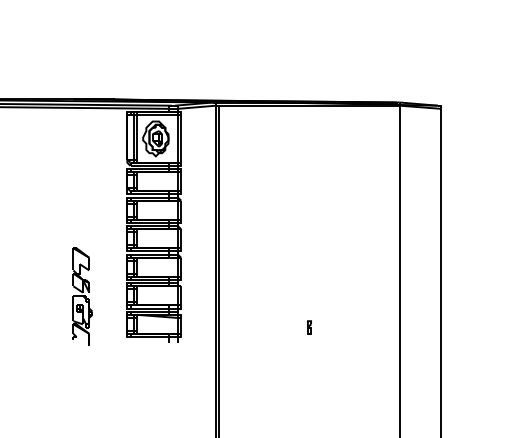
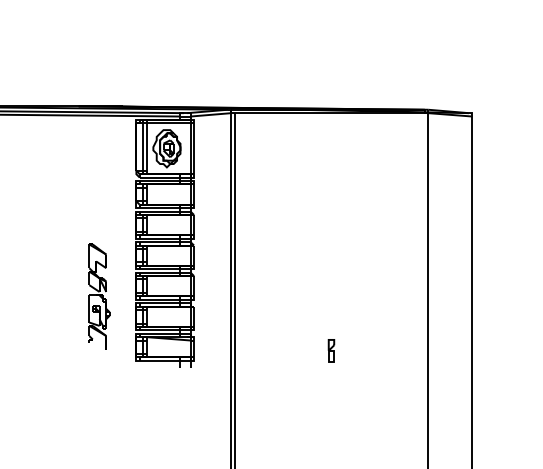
part: (82, 296) -> (99, 296), moved
part: (309, 327) -> (331, 350), size x1.6

